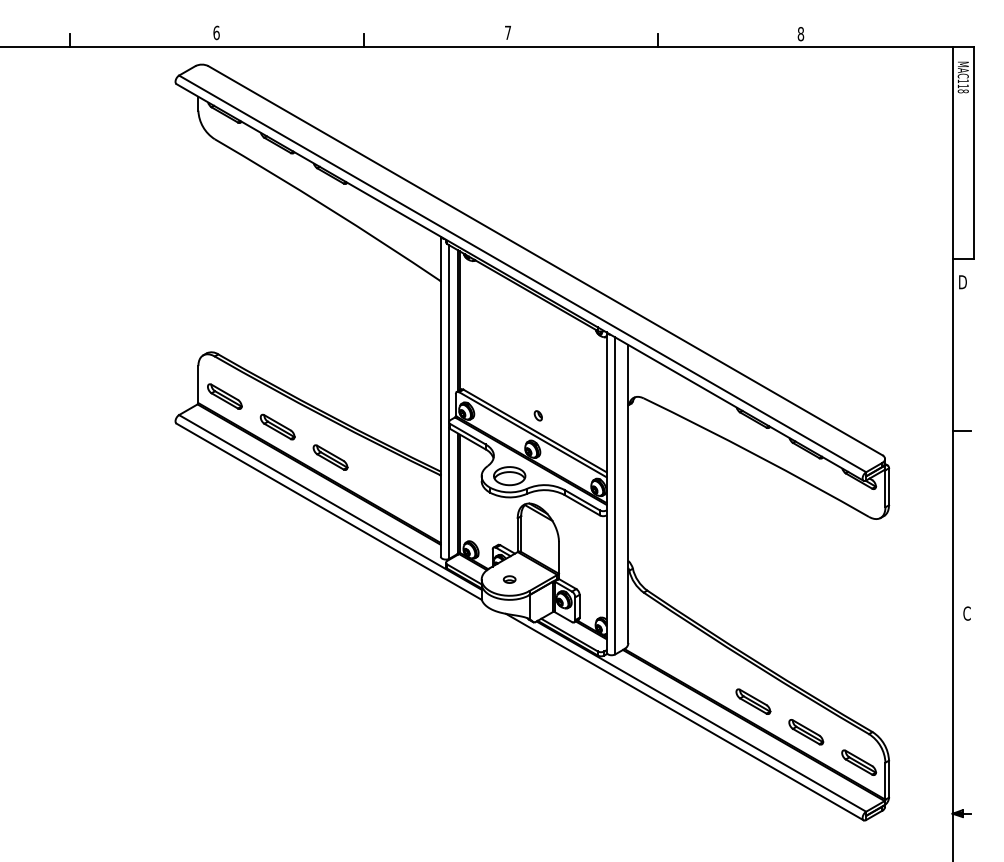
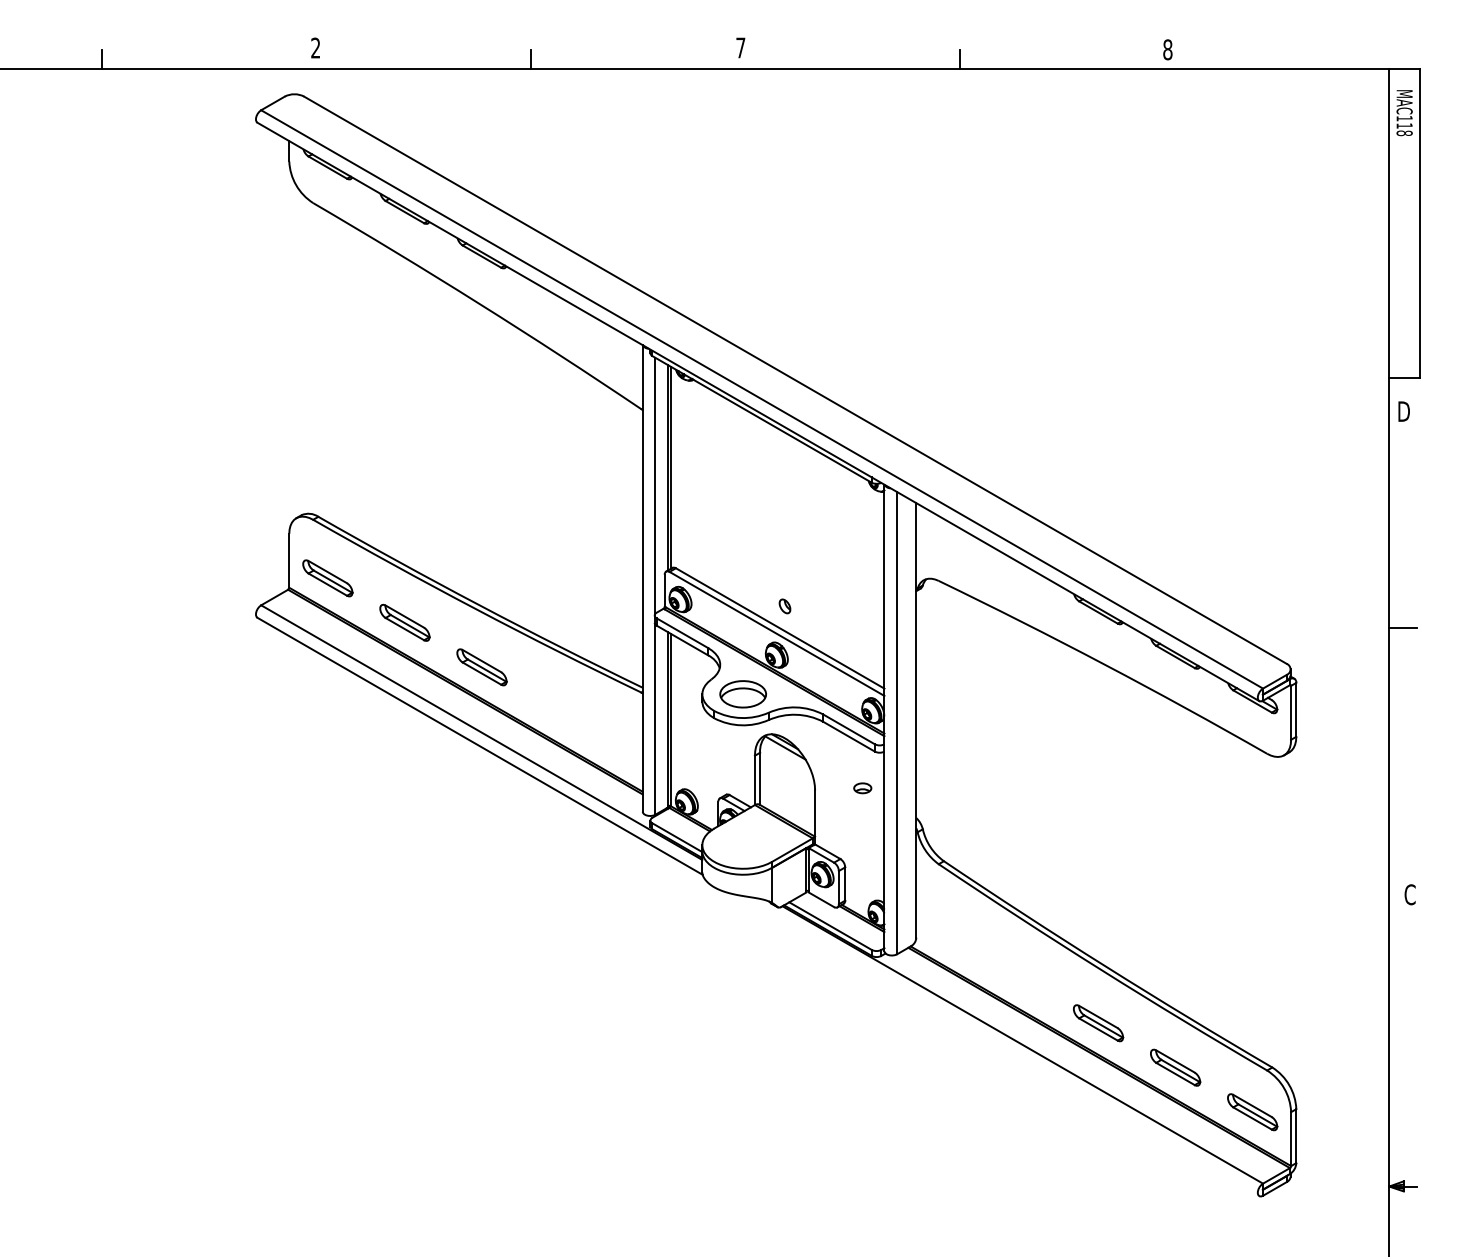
text: (216, 32) -> (315, 47), 6 -> 2
part: (509, 579) -> (862, 788), moved
line: (684, 716) -> (998, 1044), removed

